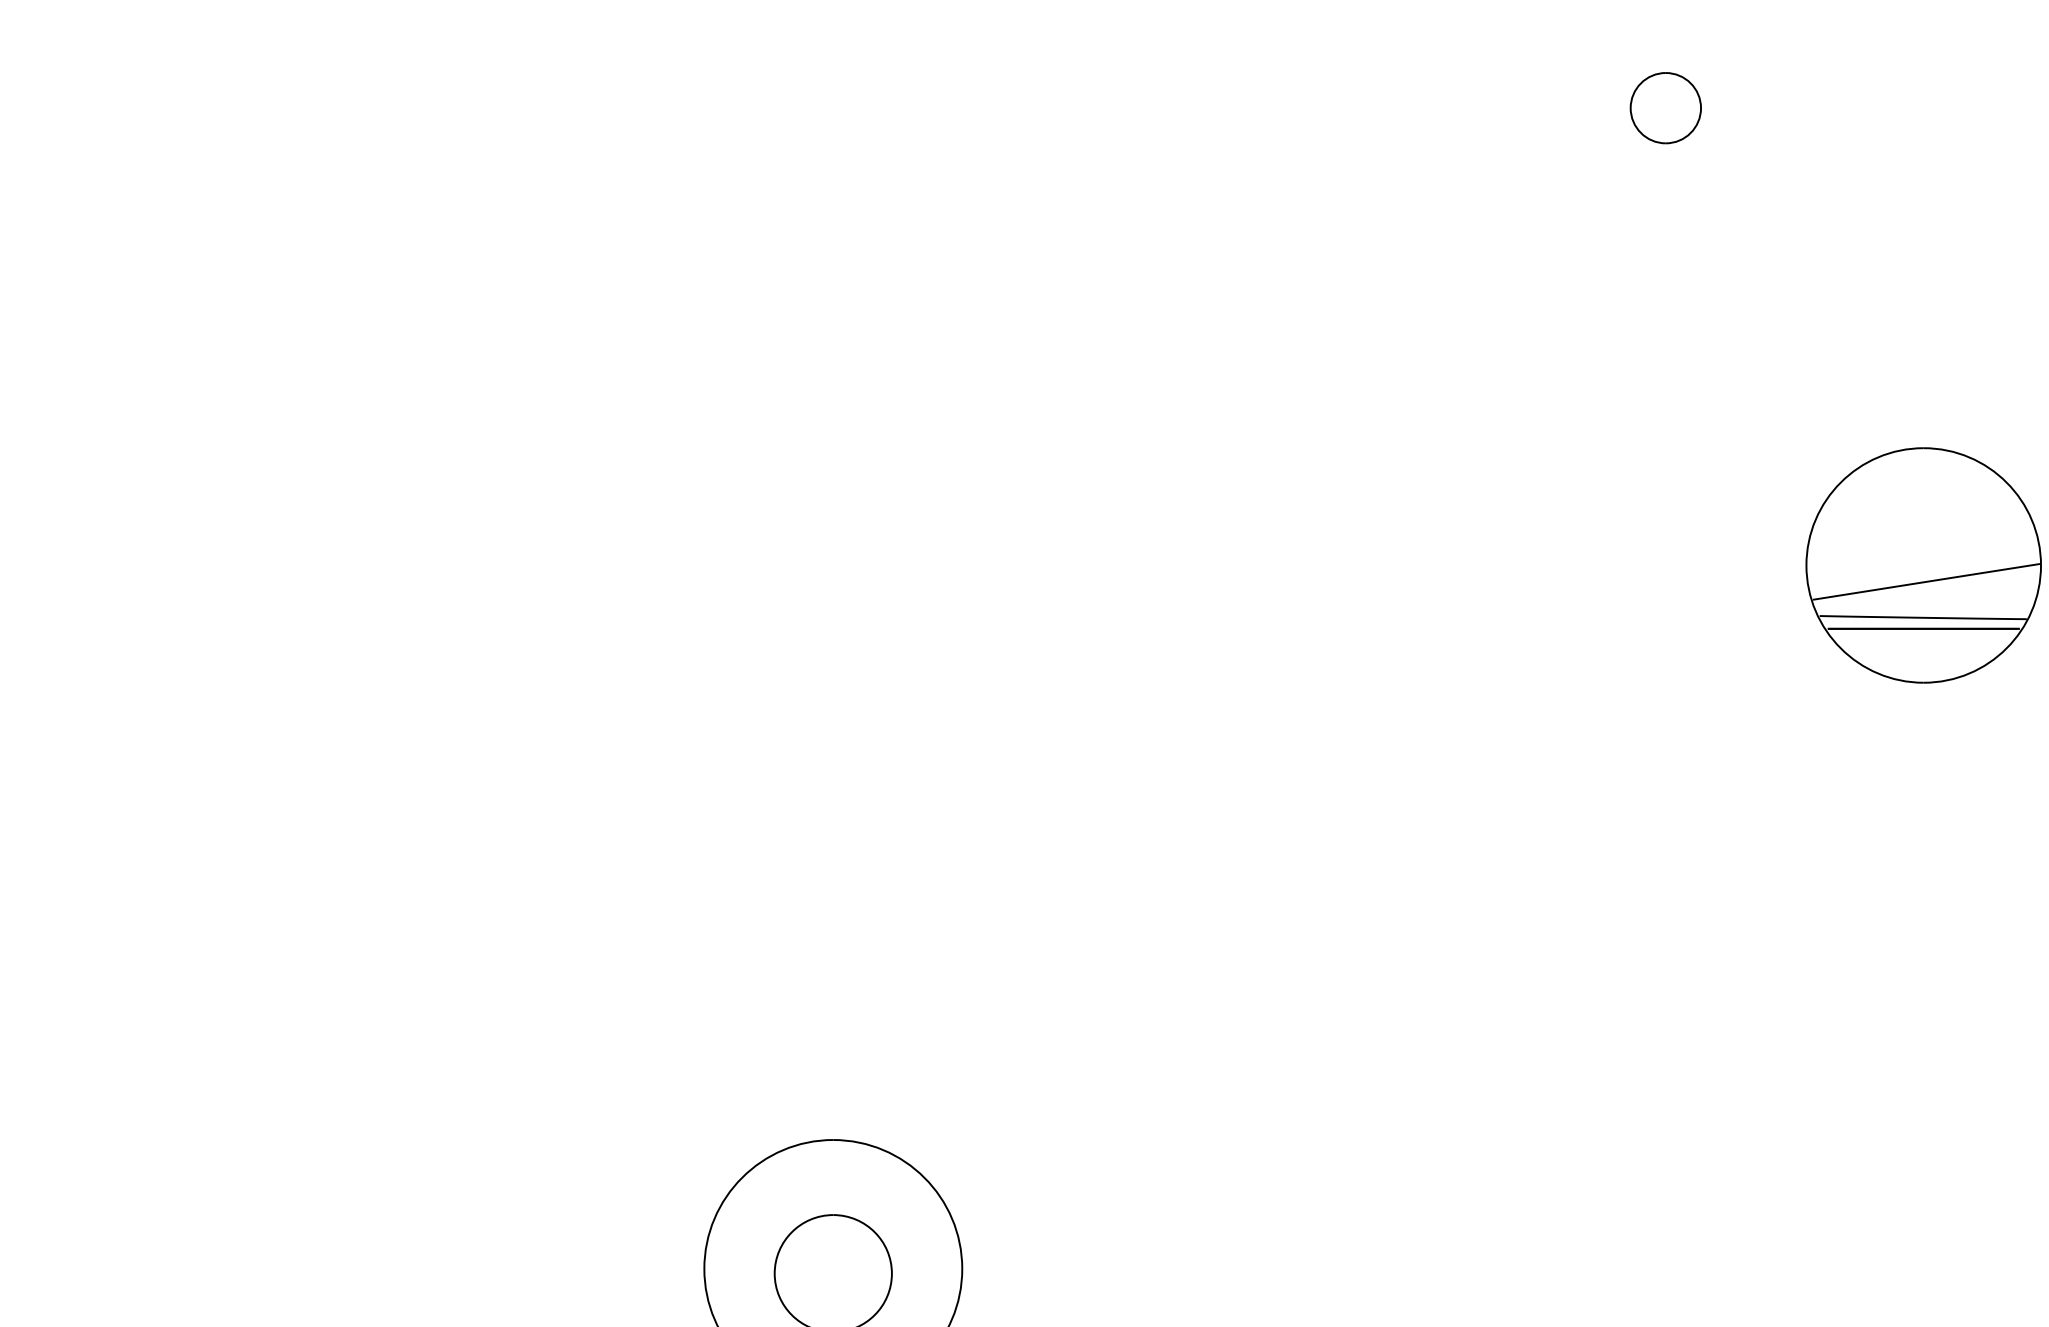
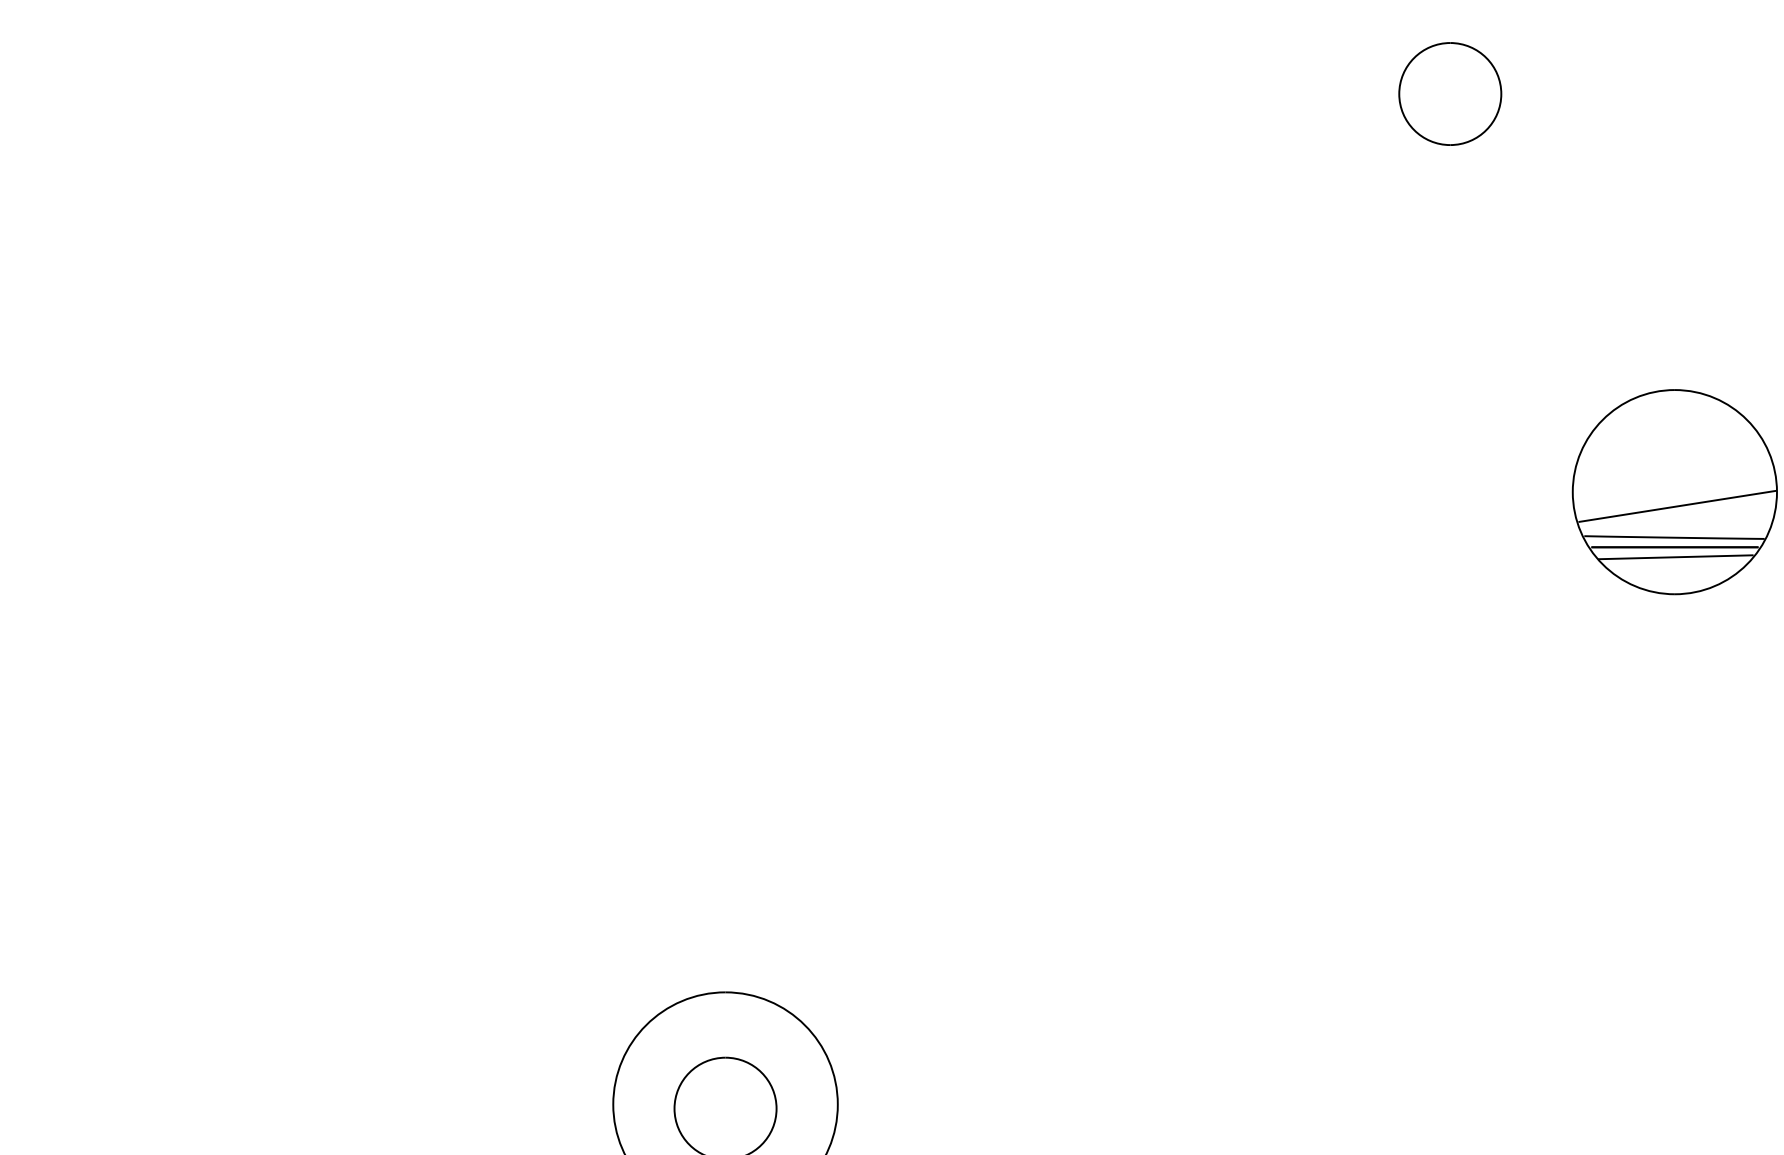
part: (1665, 107) -> (1450, 93), size x1.67
line: (1924, 640) -> (1675, 557), added

